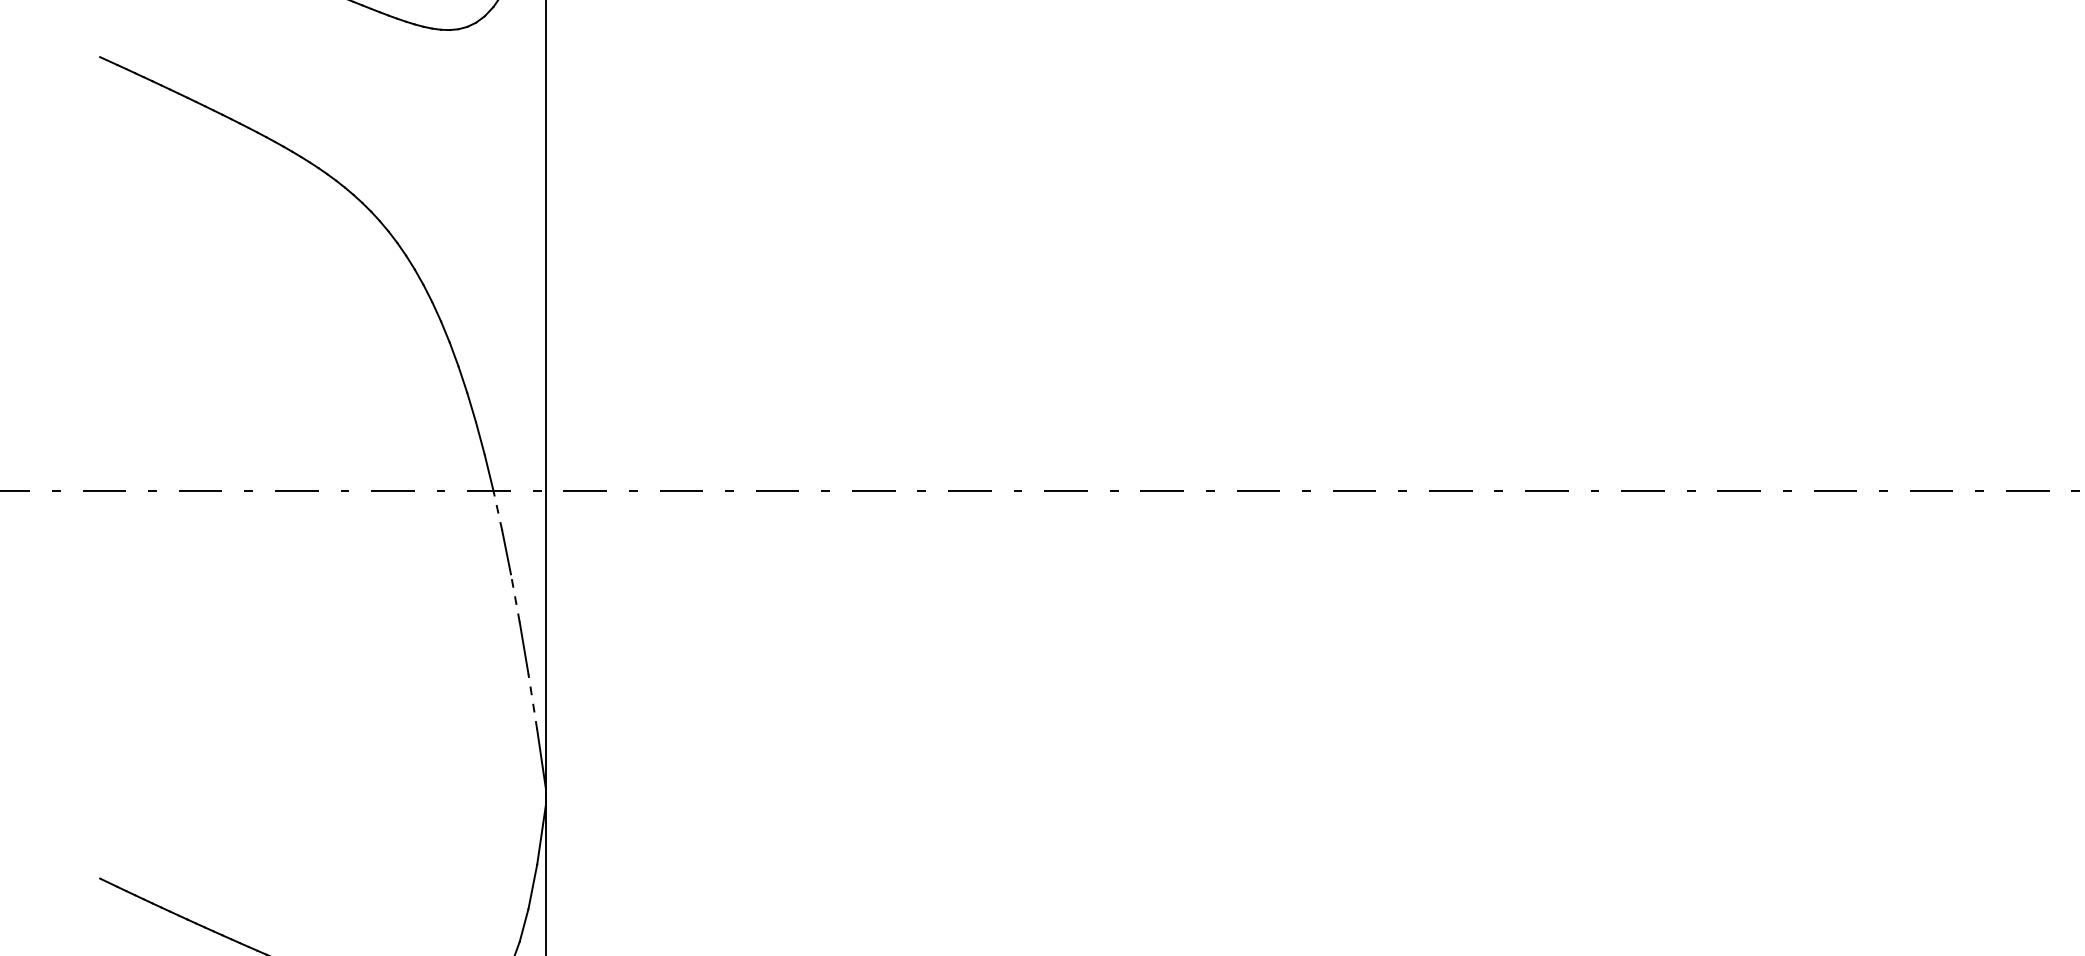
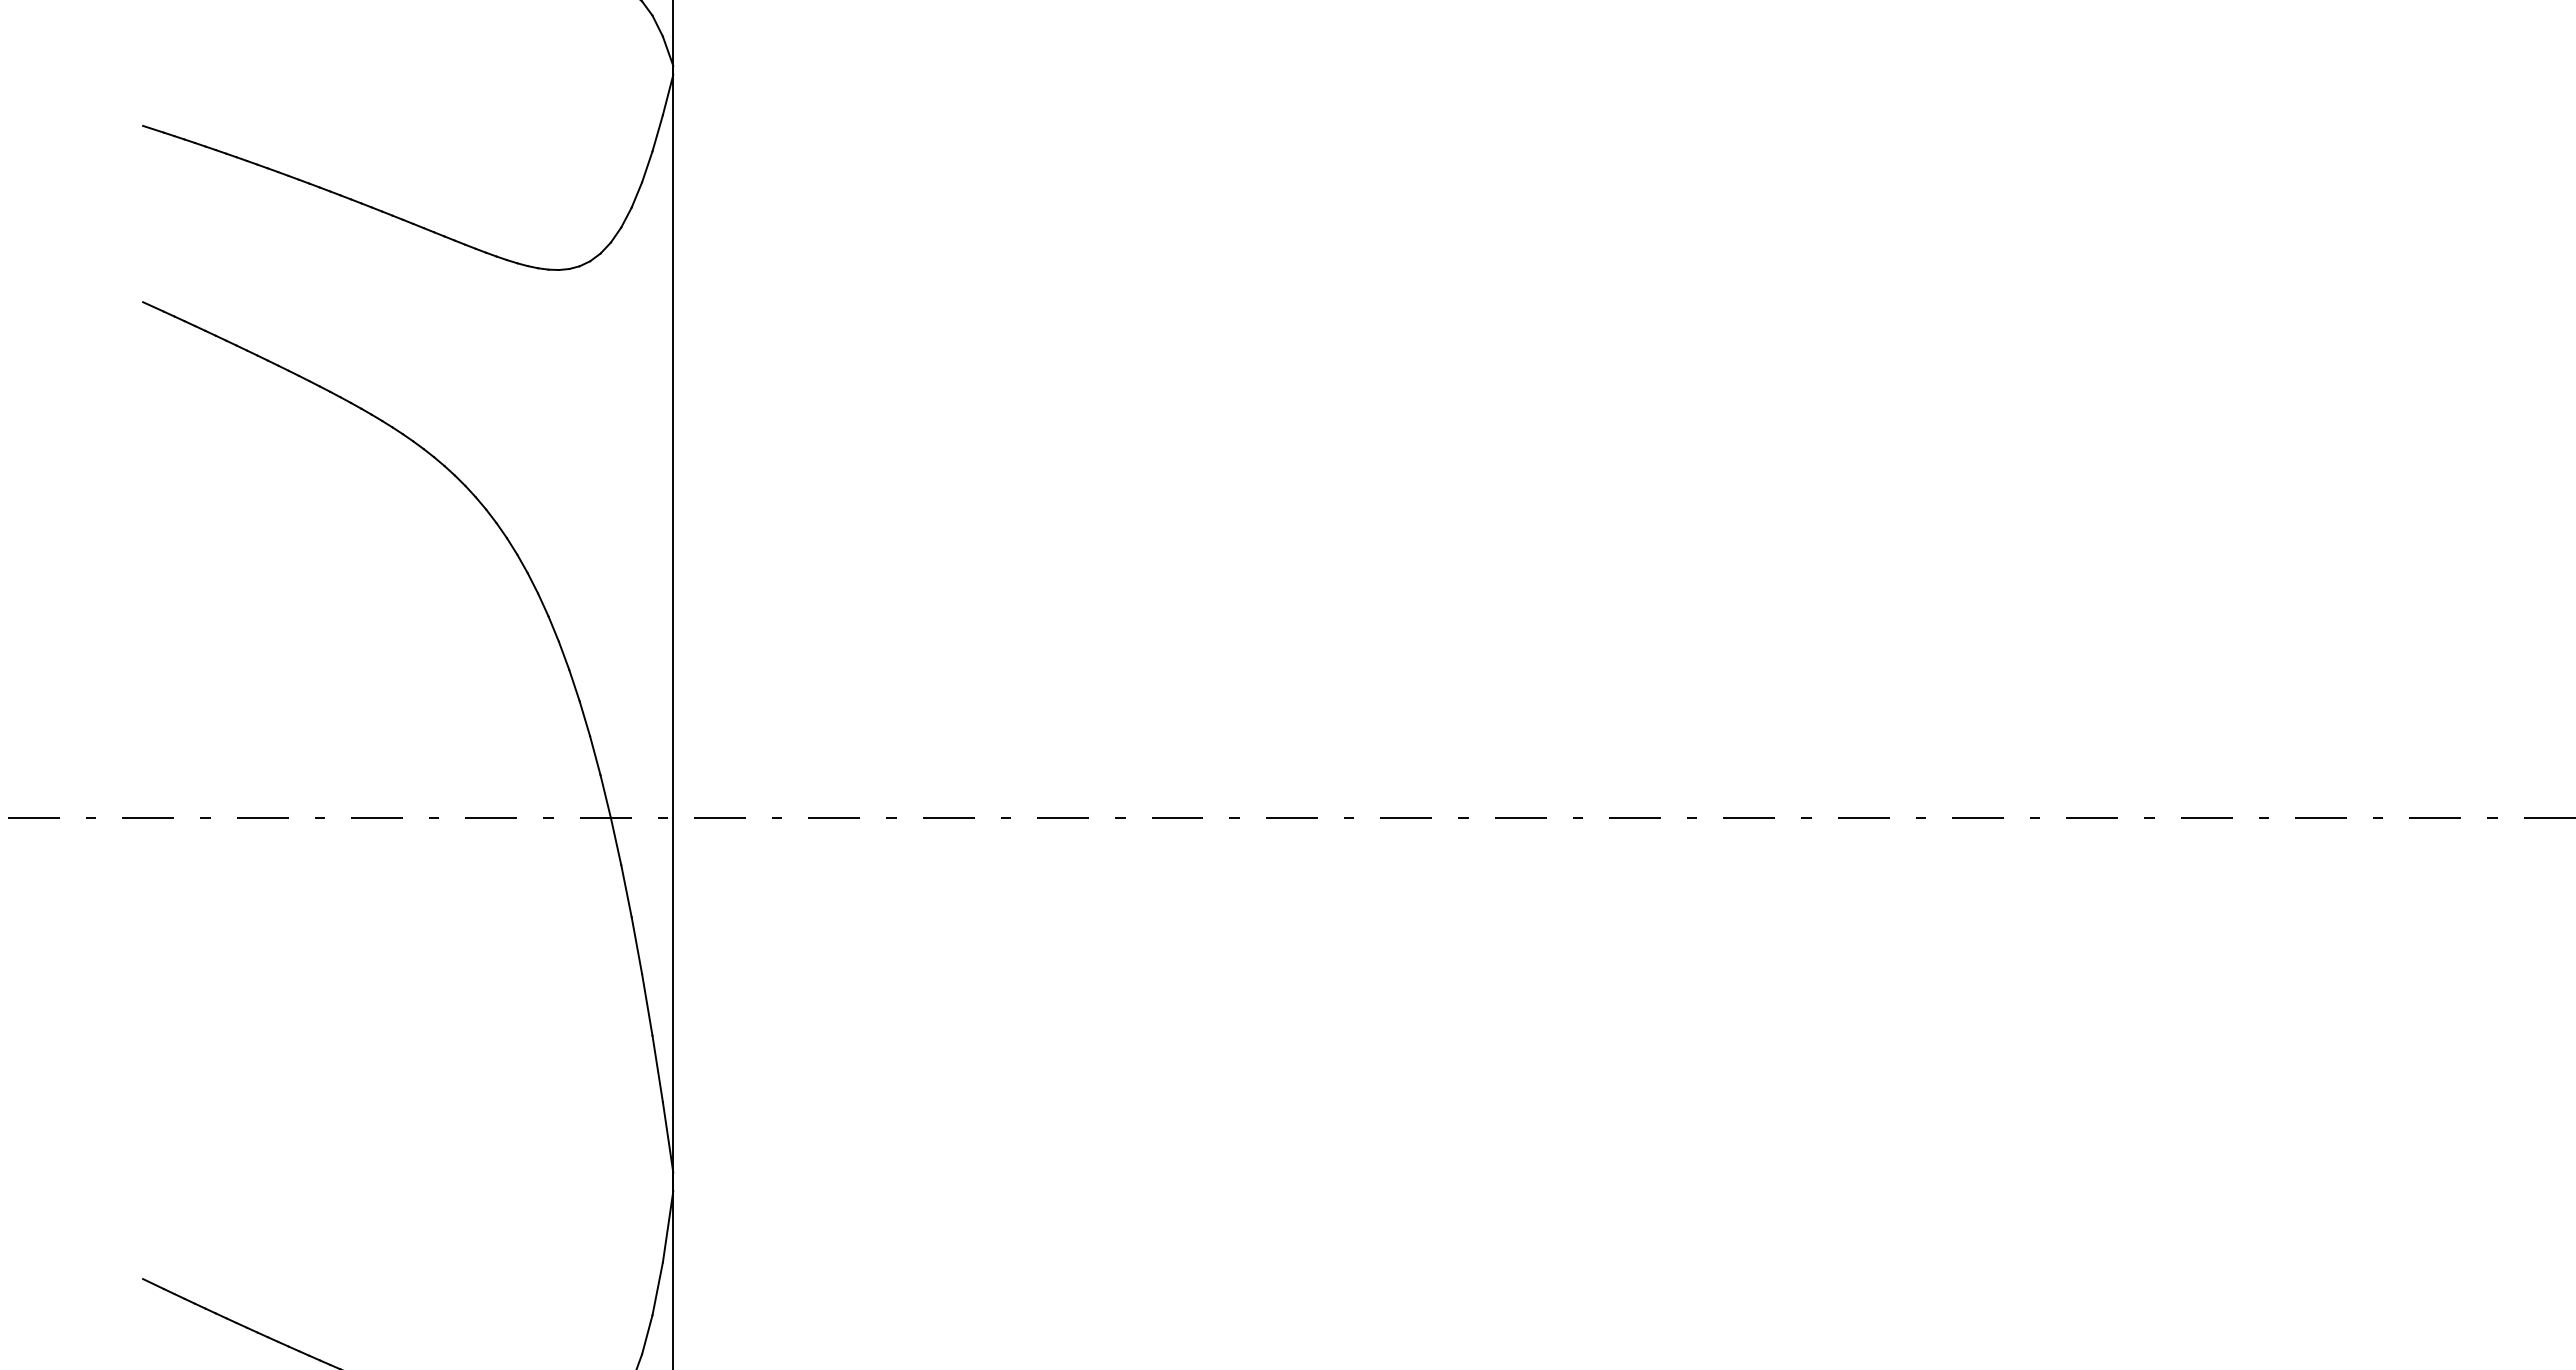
line: (498, 510) -> (616, 841), dashed -> solid
line: (515, 598) -> (636, 945), dashed -> solid
line: (532, 701) -> (657, 1068), dashed -> solid

